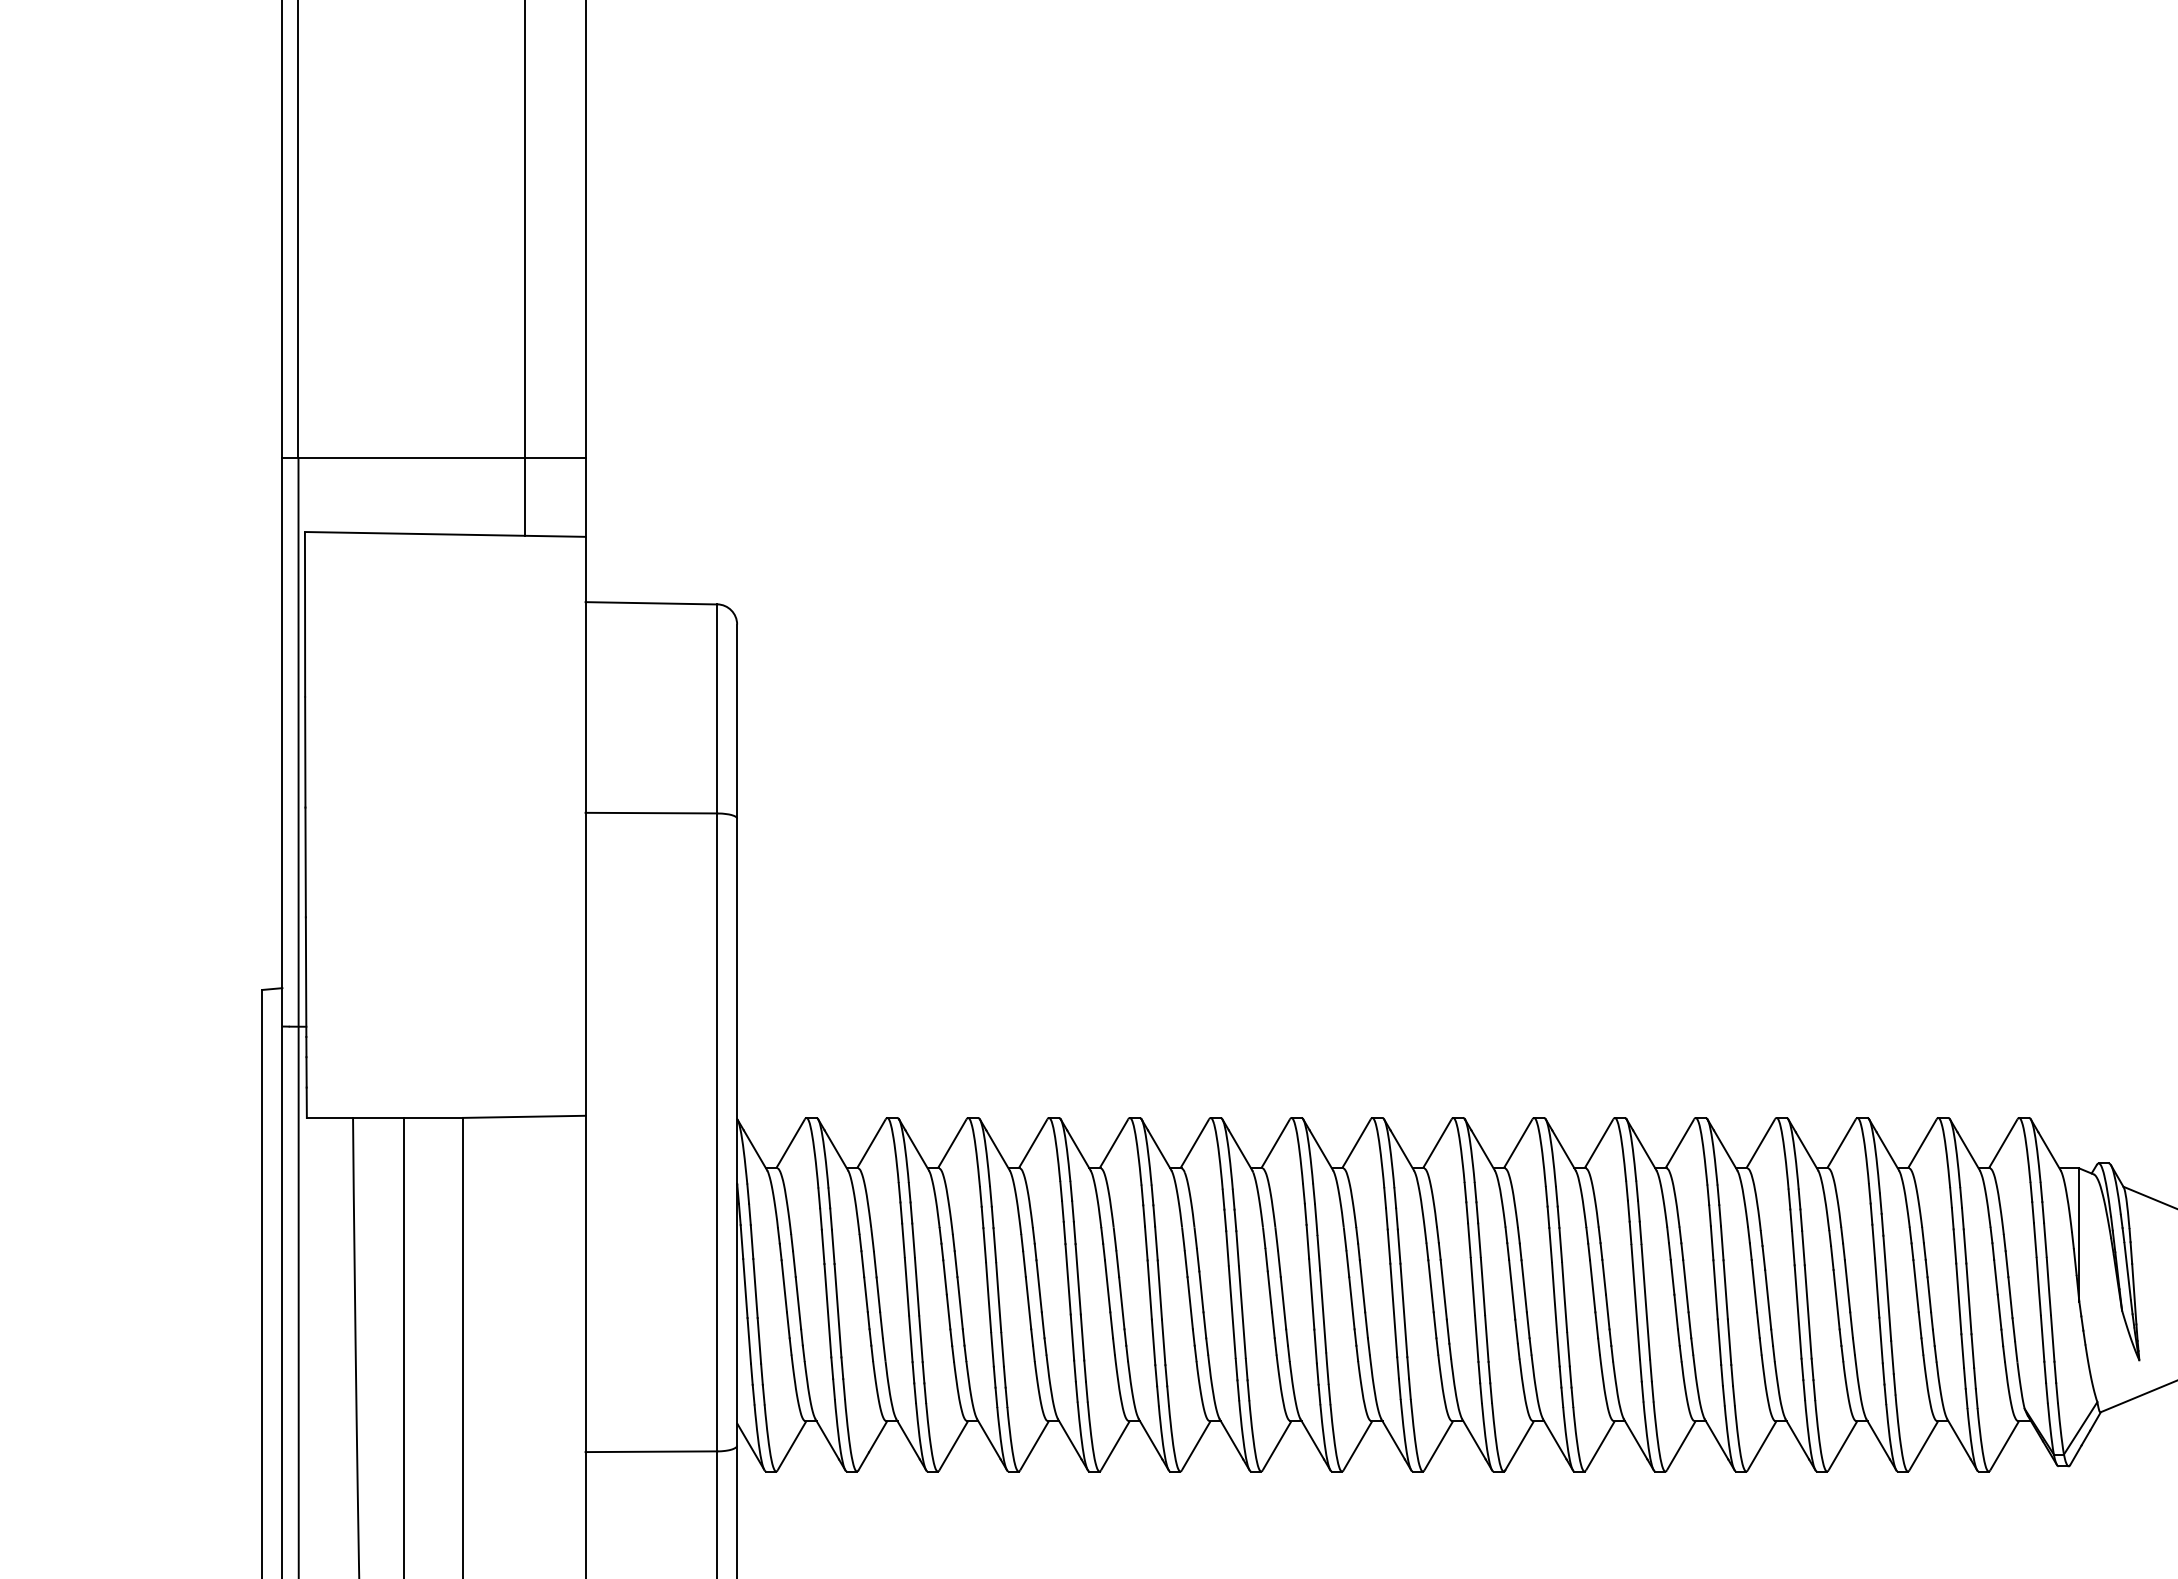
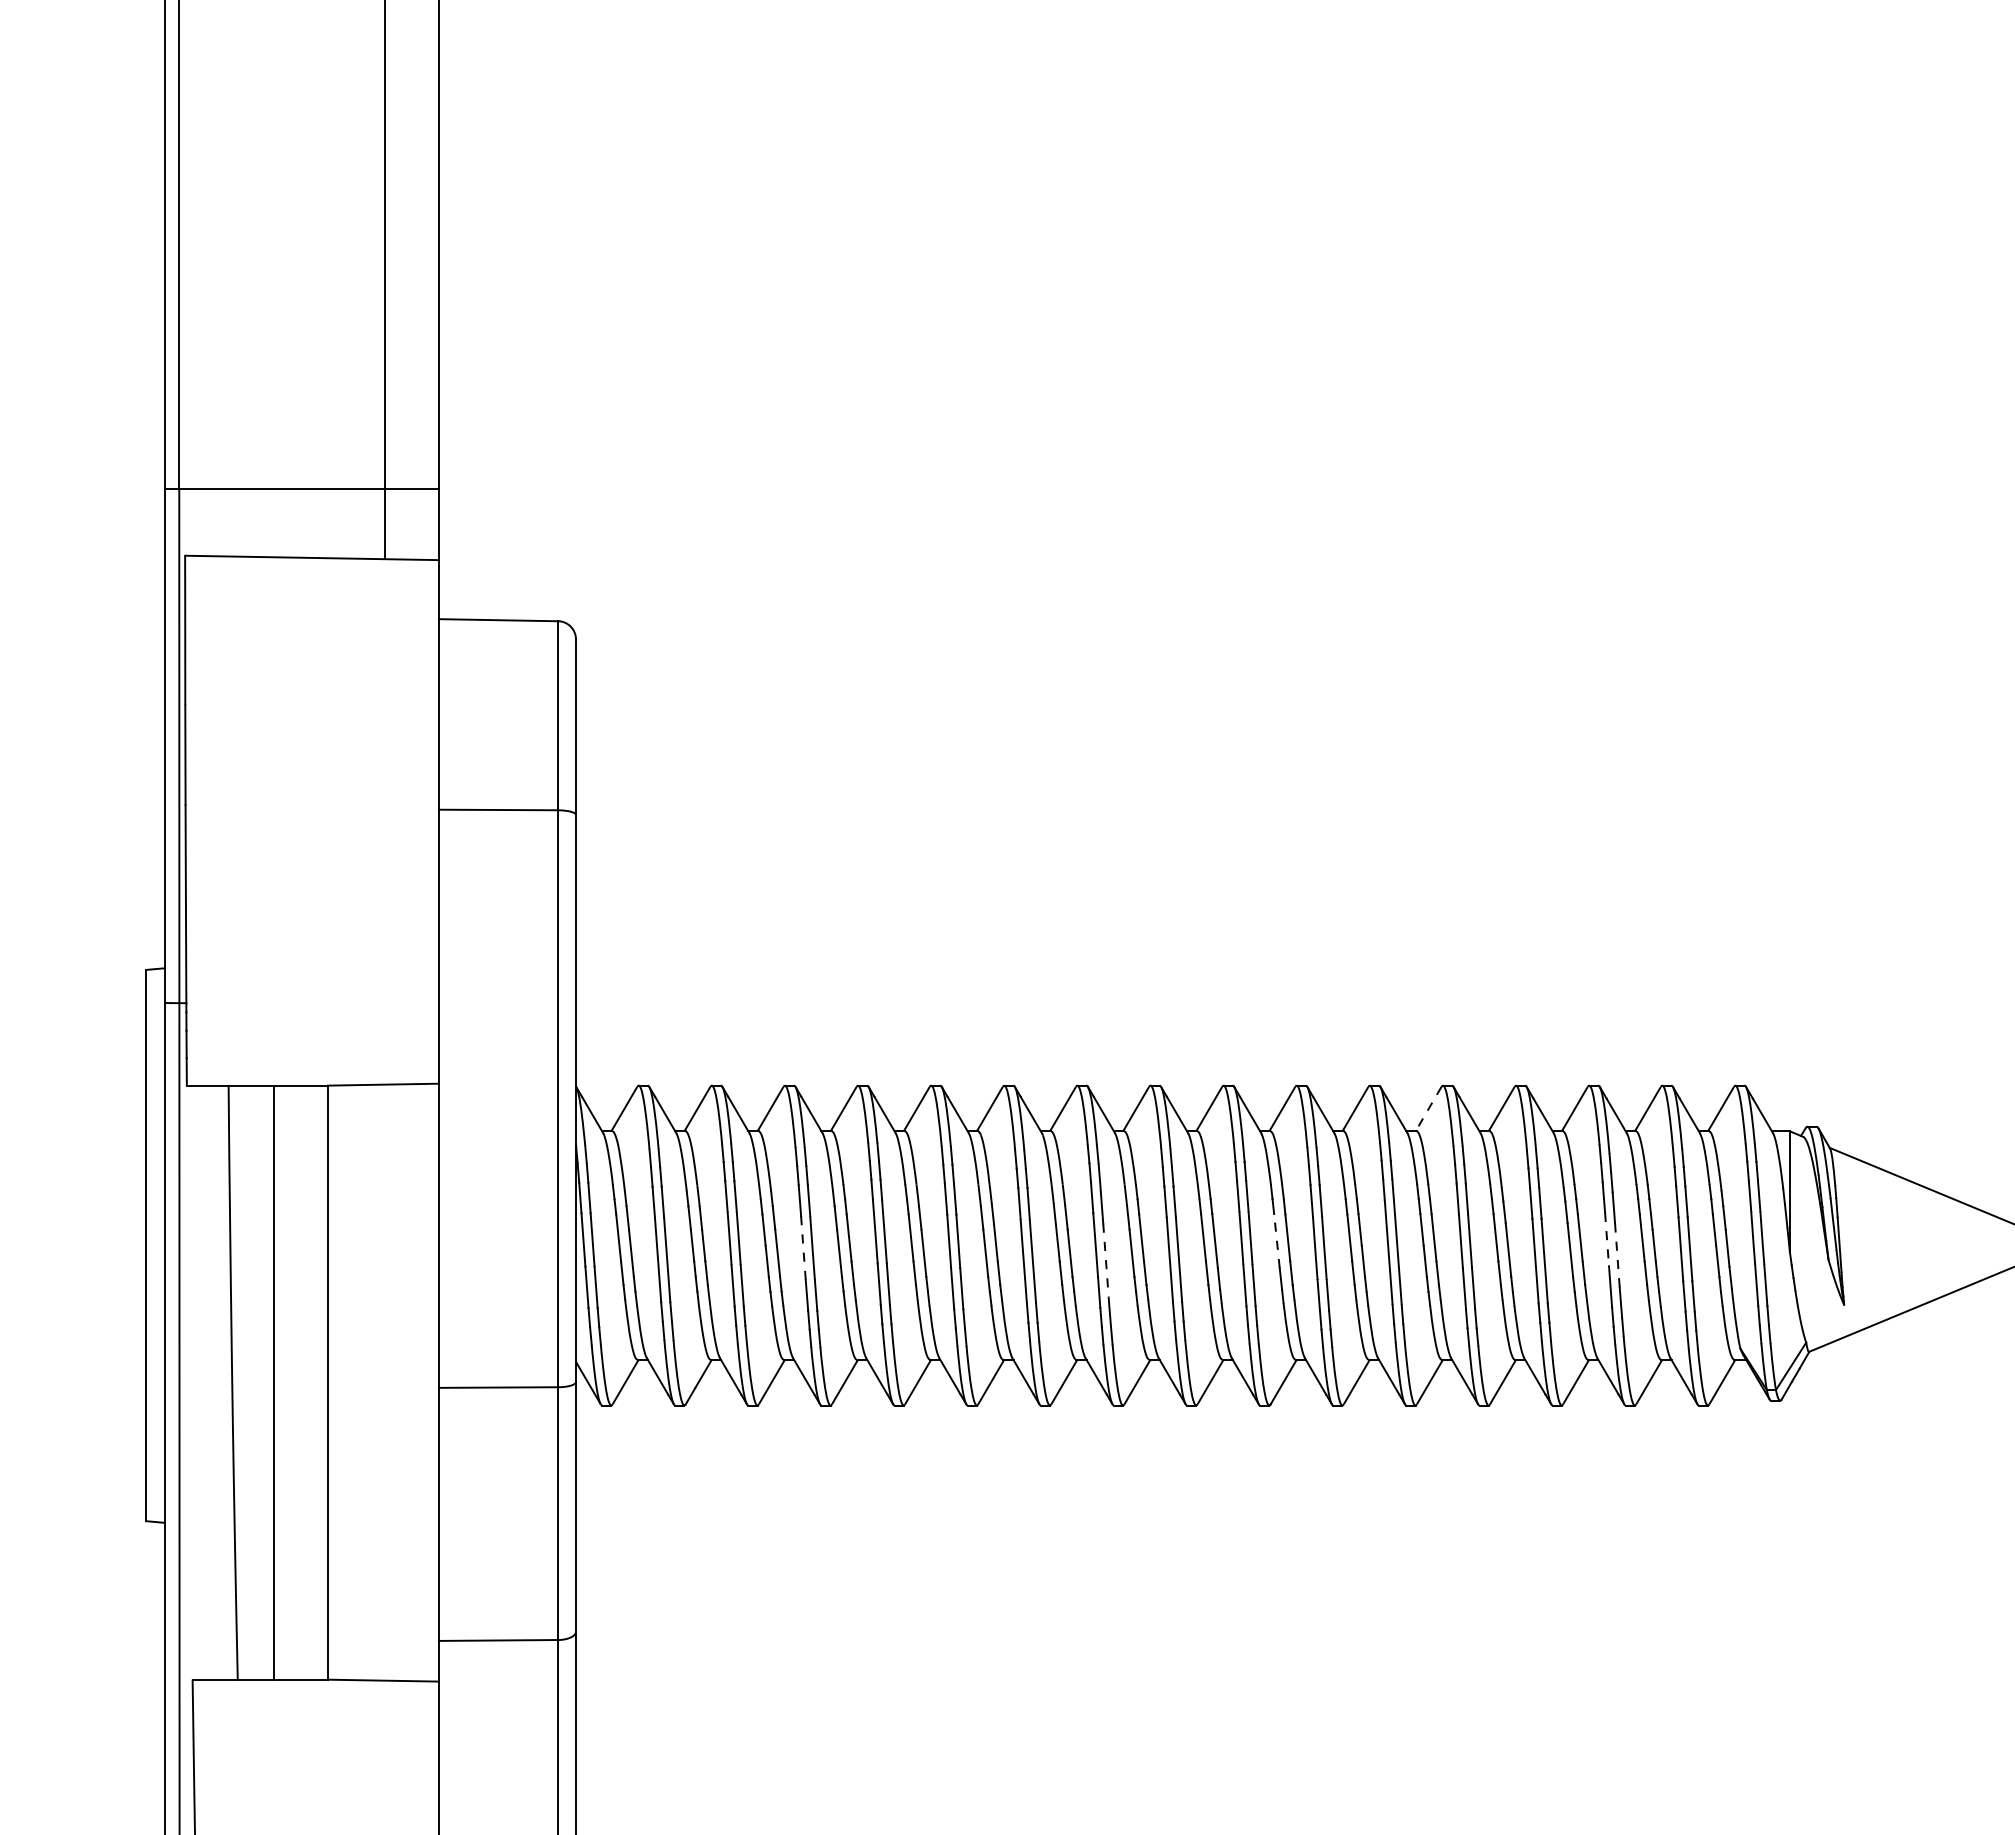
line: (1678, 1145) -> (1427, 1110), solid -> dashed
line: (1877, 1288) -> (1607, 1239), solid -> dashed
line: (1511, 1289) -> (1276, 1240), solid -> dashed
line: (988, 1297) -> (803, 1248), solid -> dashed
line: (1888, 1305) -> (1617, 1255), solid -> dashed
line: (1323, 1312) -> (1106, 1261), solid -> dashed

